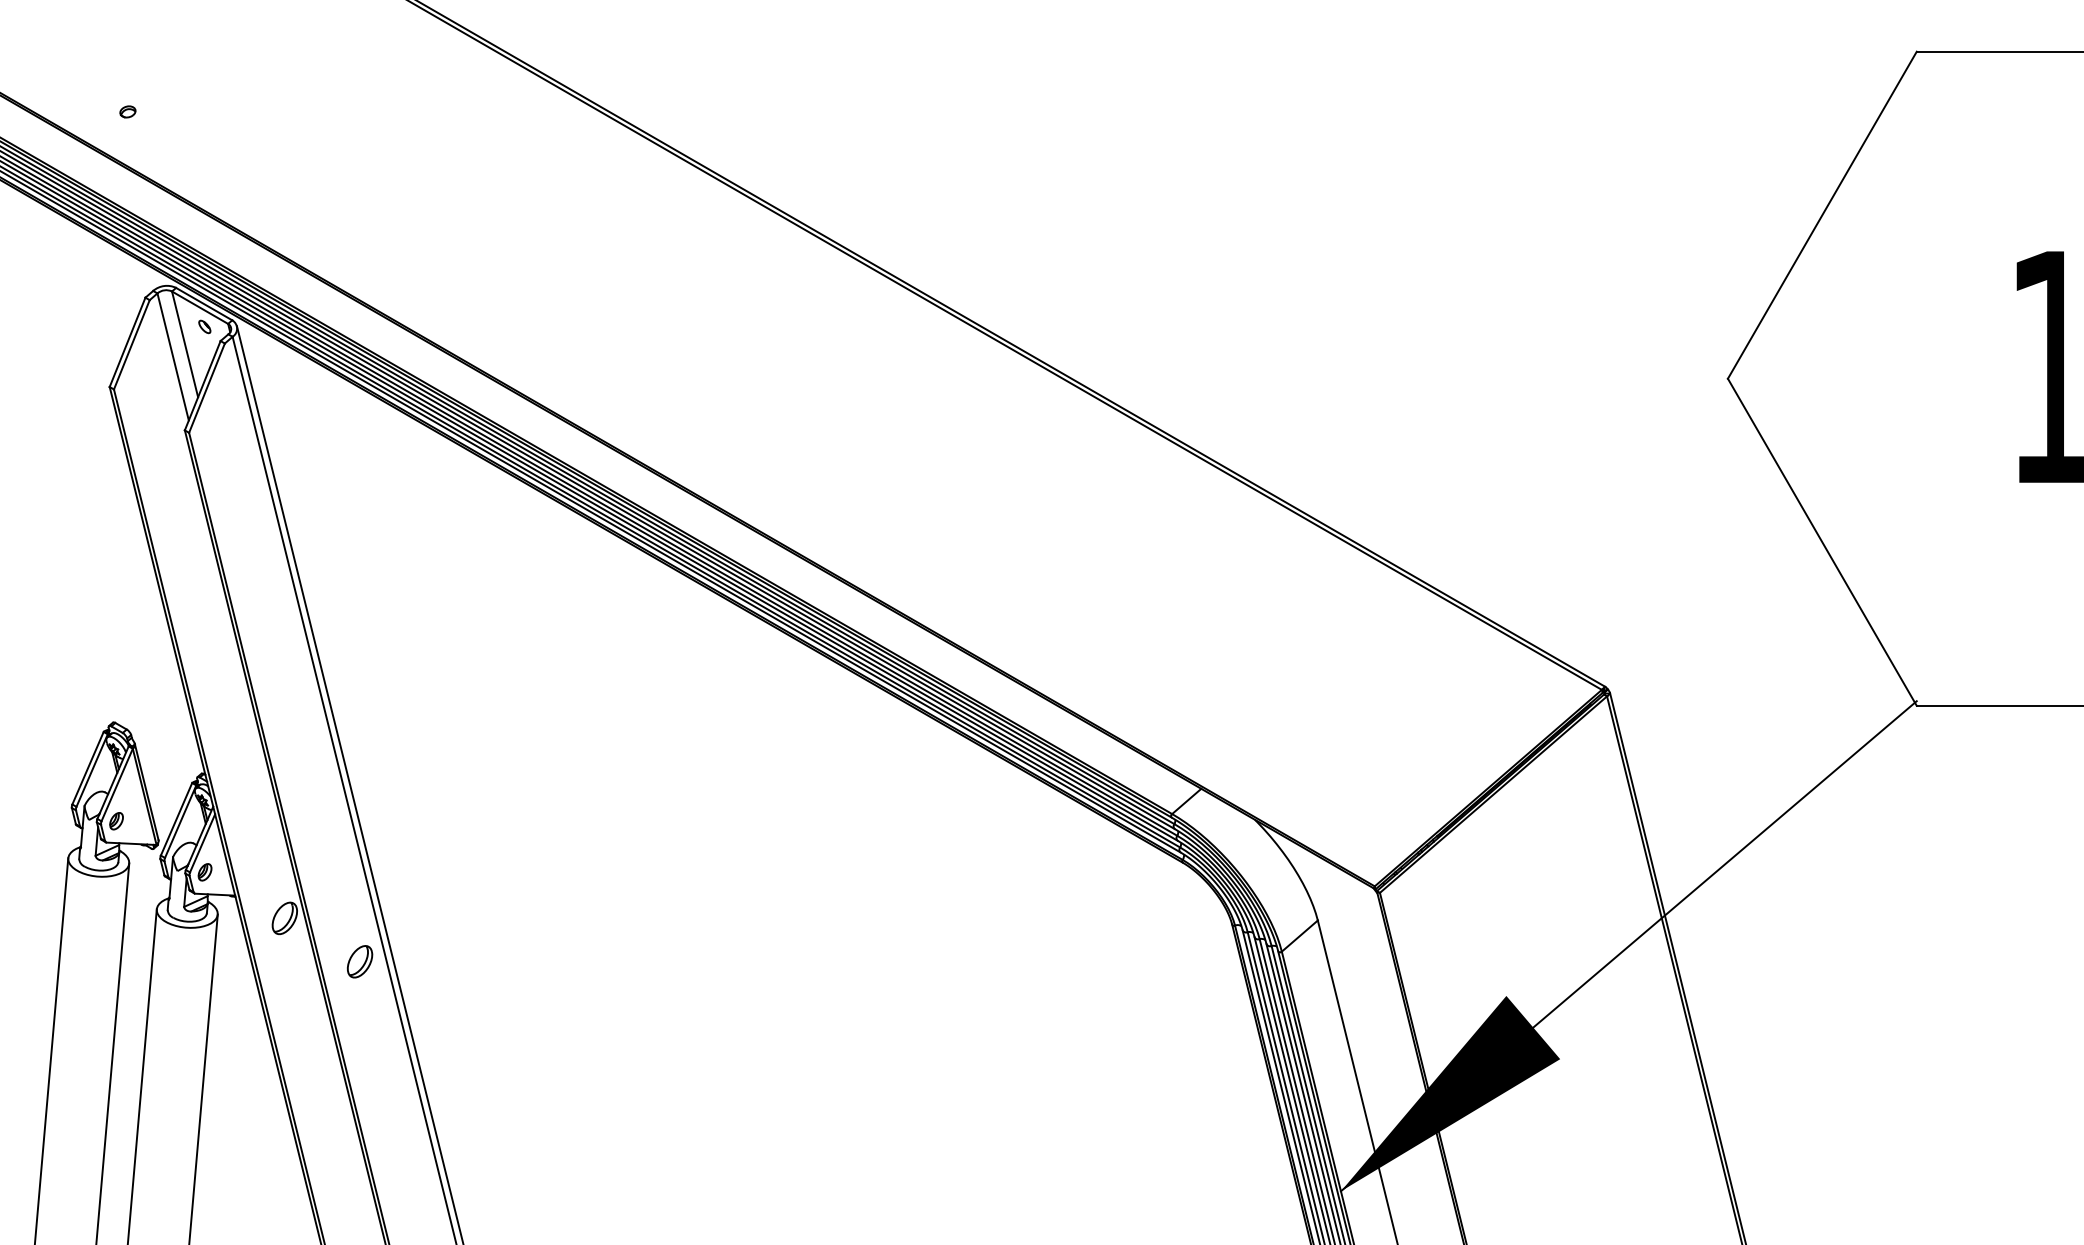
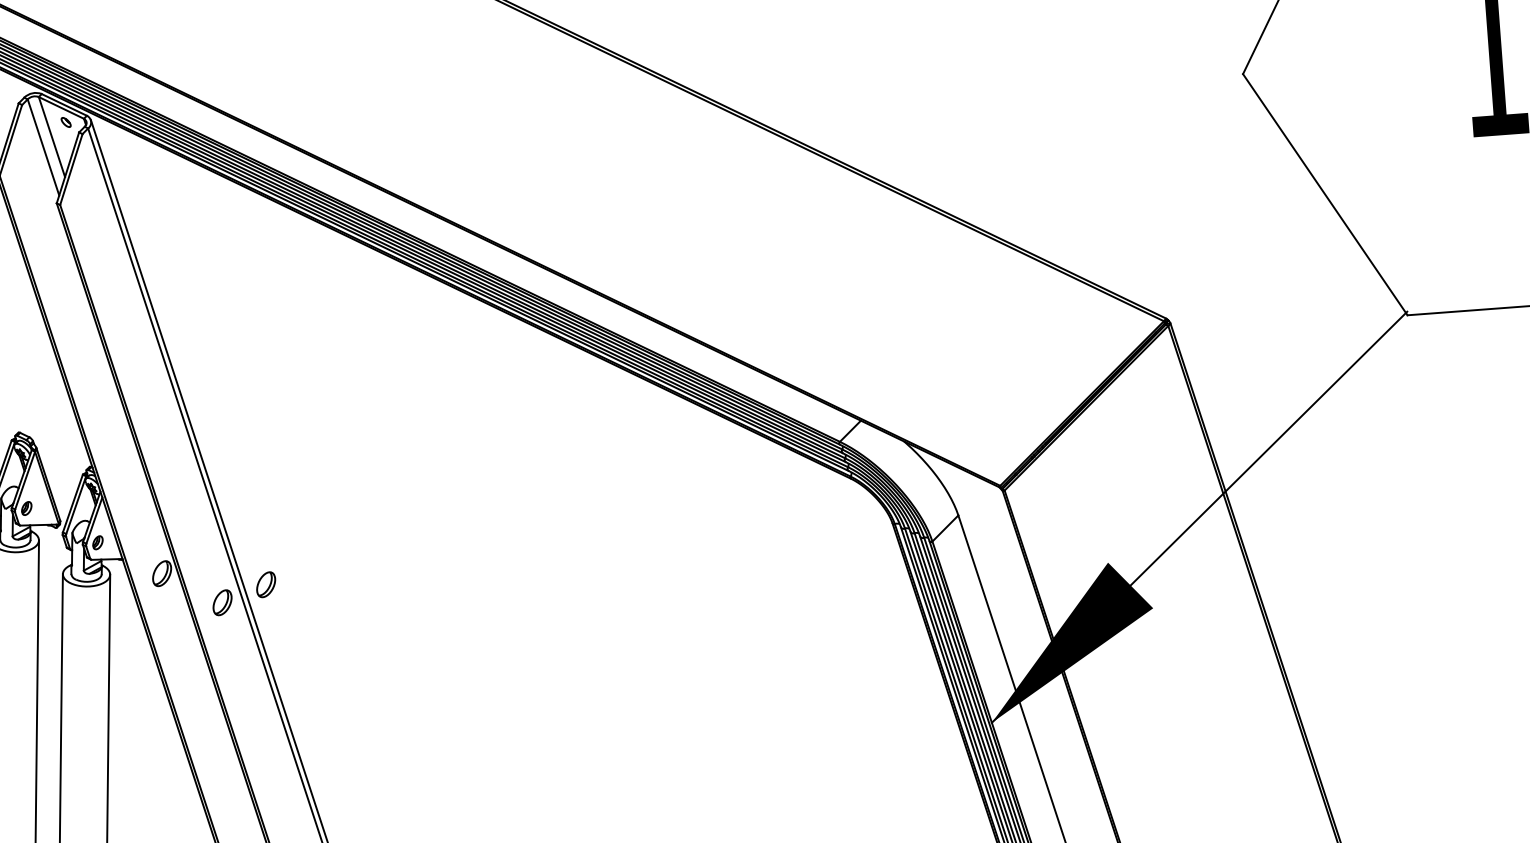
part: (417, 942) -> (265, 584), added

